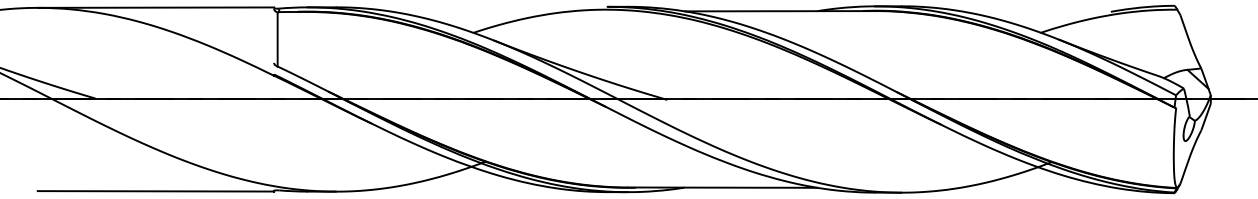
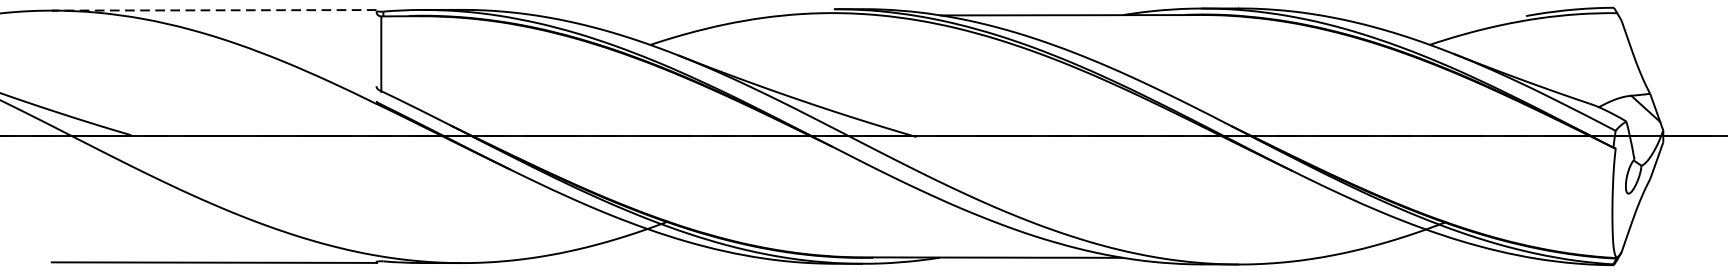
line: (155, 7) -> (213, 10), solid -> dashed

